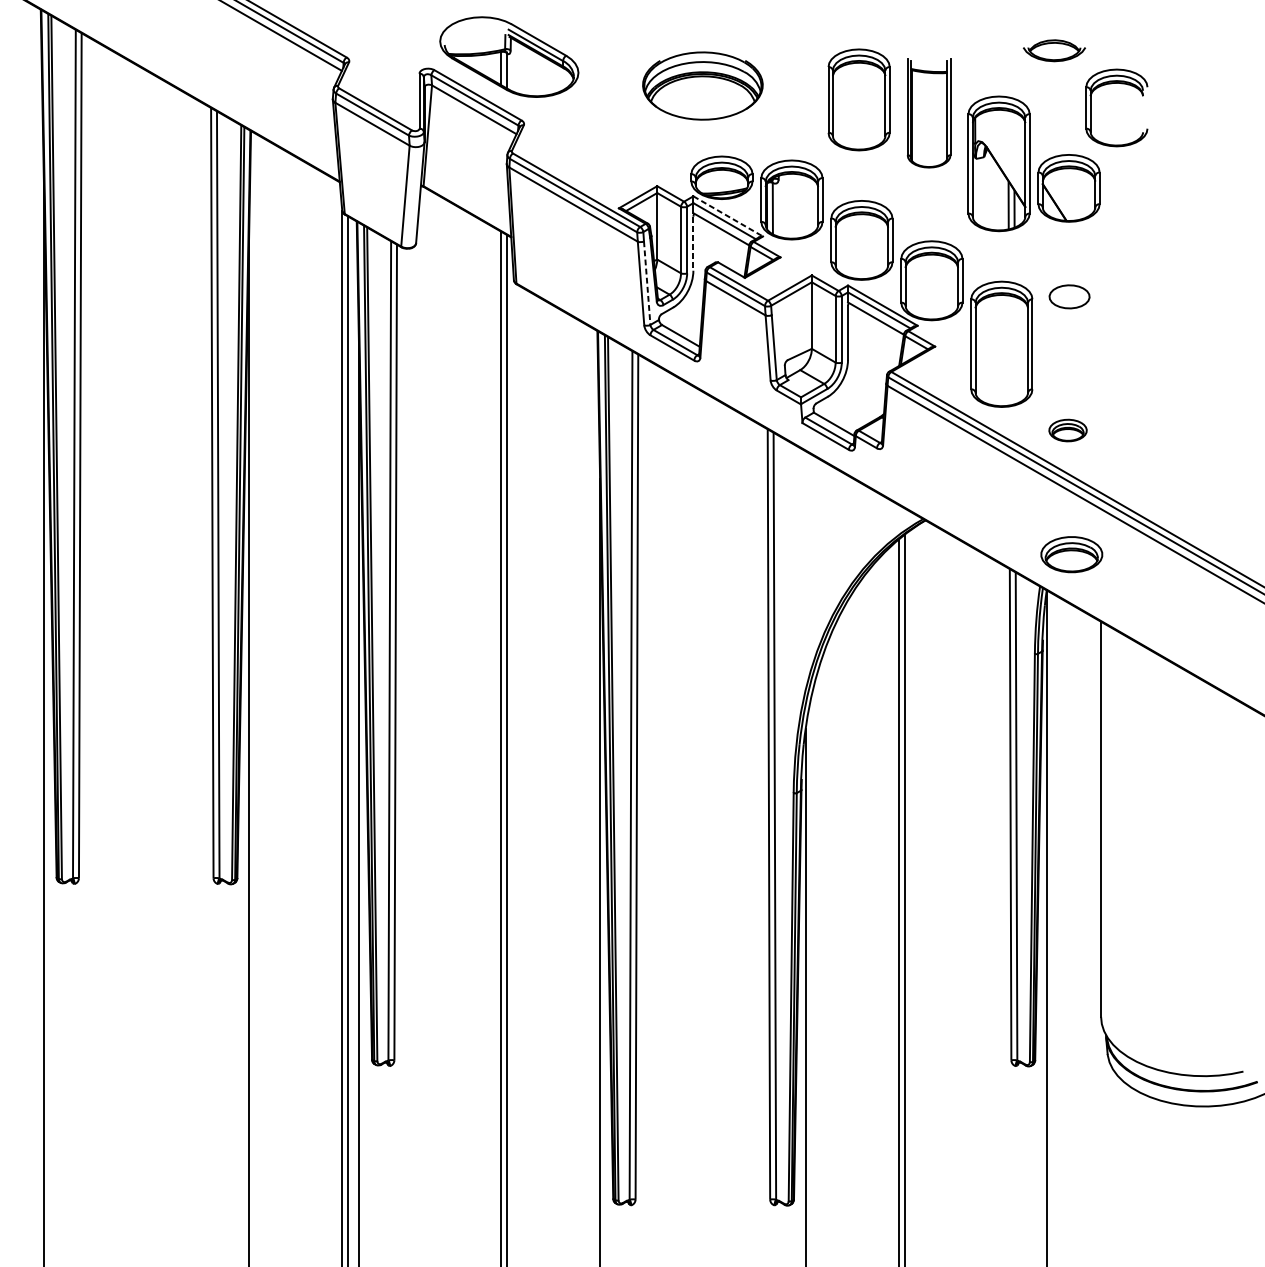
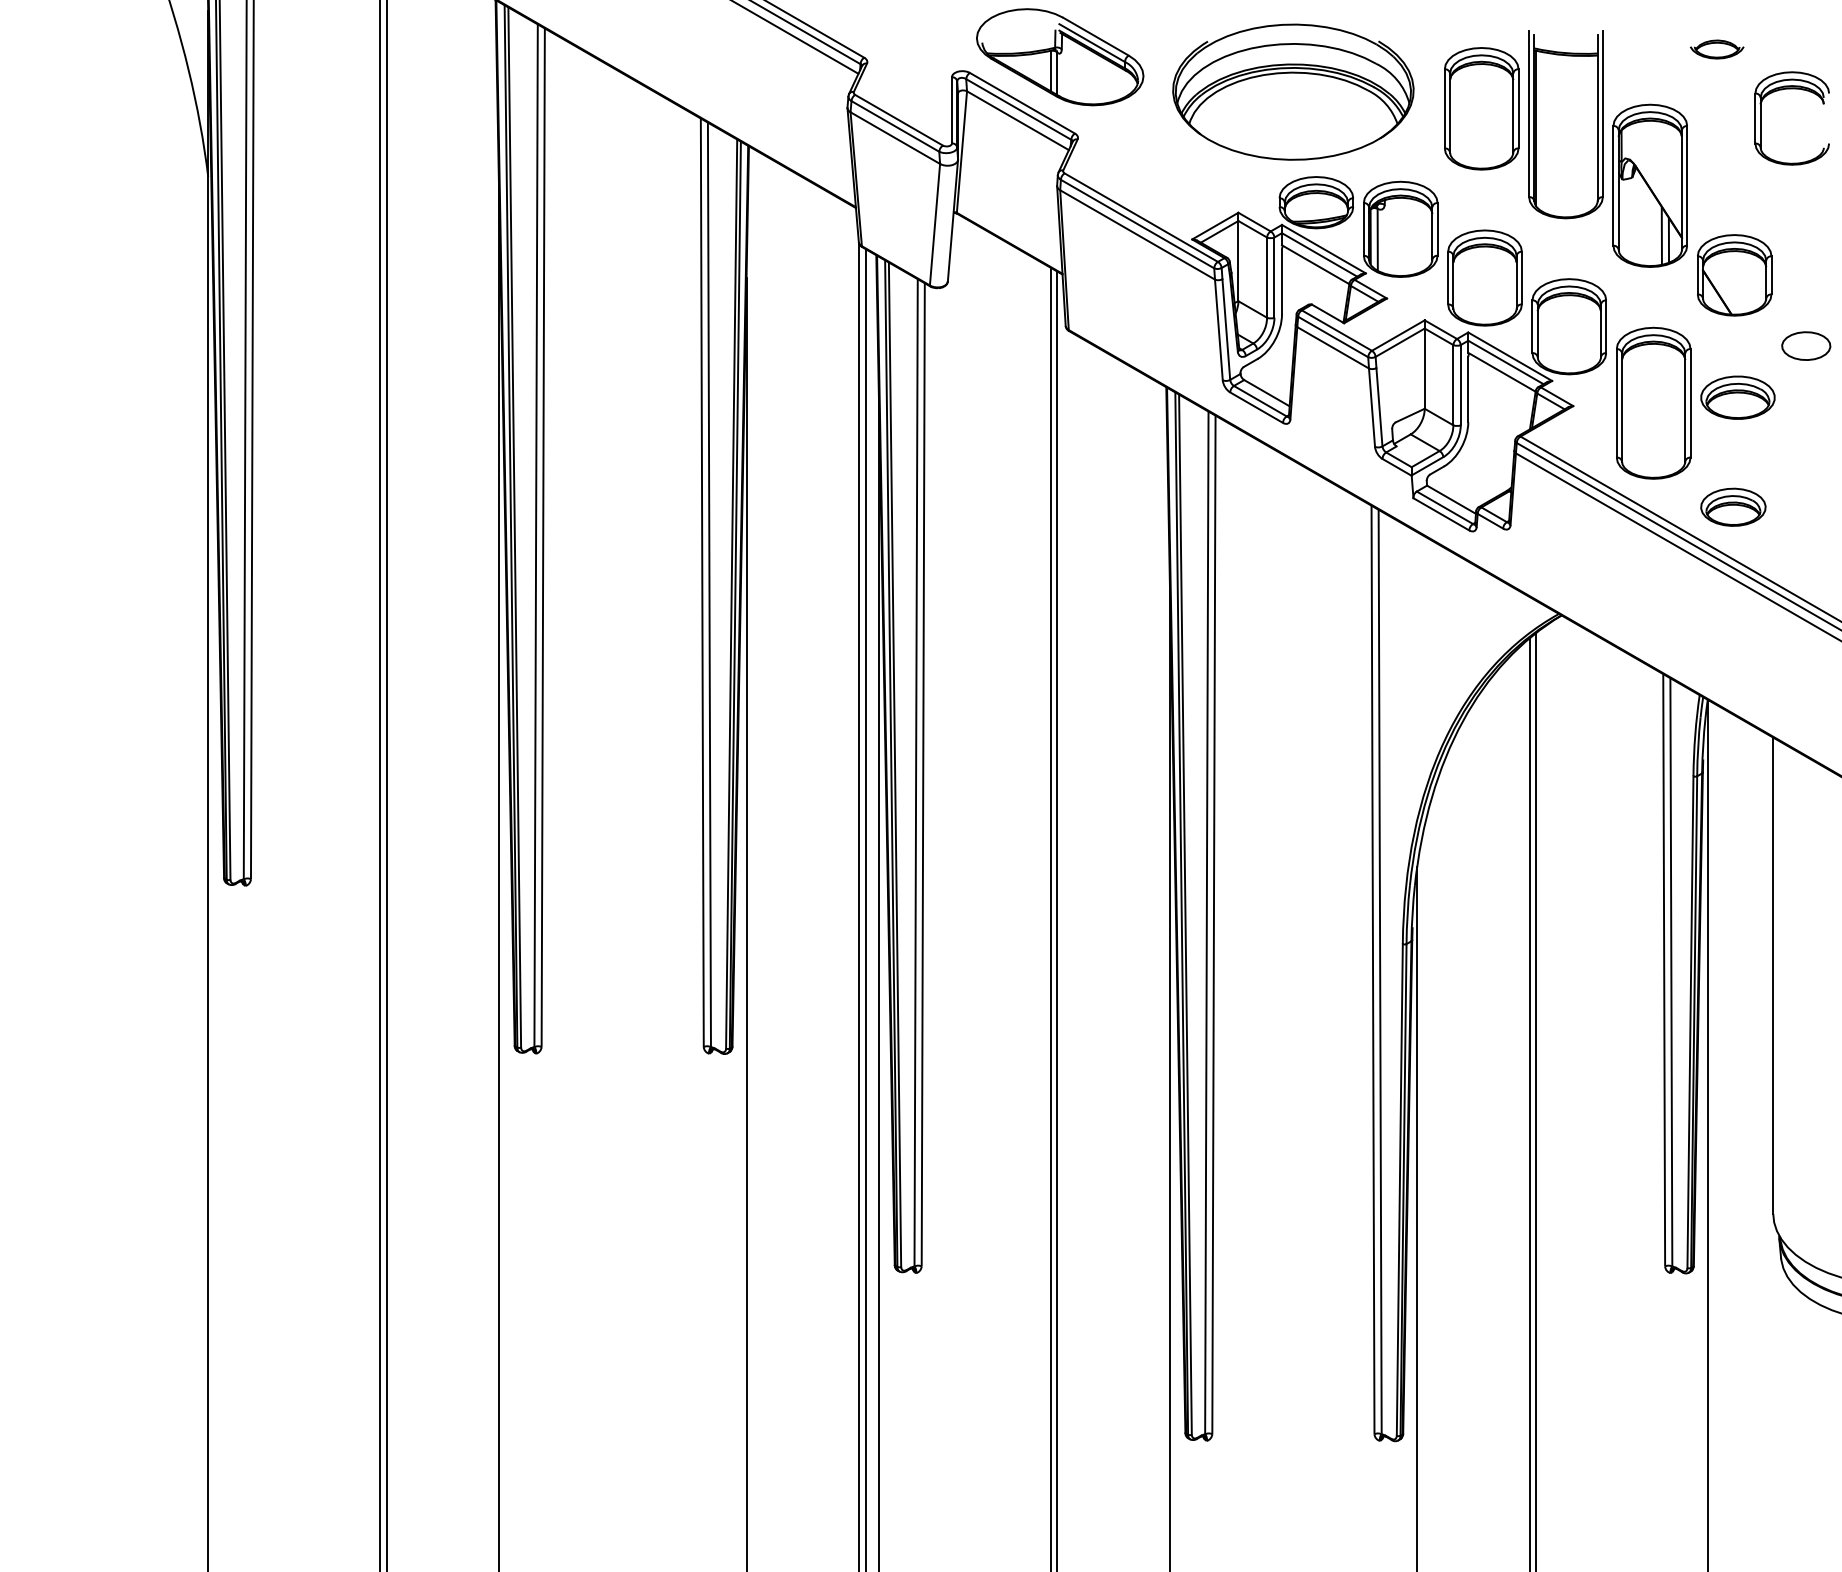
part: (1054, 50) -> (1717, 49), size x0.71
part: (702, 85) -> (1293, 91), size x1.67
part: (928, 112) -> (1565, 124), size x1.43
part: (1068, 188) -> (1734, 275), moved
line: (728, 216) -> (1324, 249), dashed -> solid
line: (692, 244) -> (1281, 282), dashed -> solid
line: (647, 283) -> (1226, 330), dashed -> solid
part: (1069, 296) -> (1806, 345), moved
part: (1068, 429) -> (1733, 506), size x1.43
part: (1071, 554) -> (1737, 397), moved

